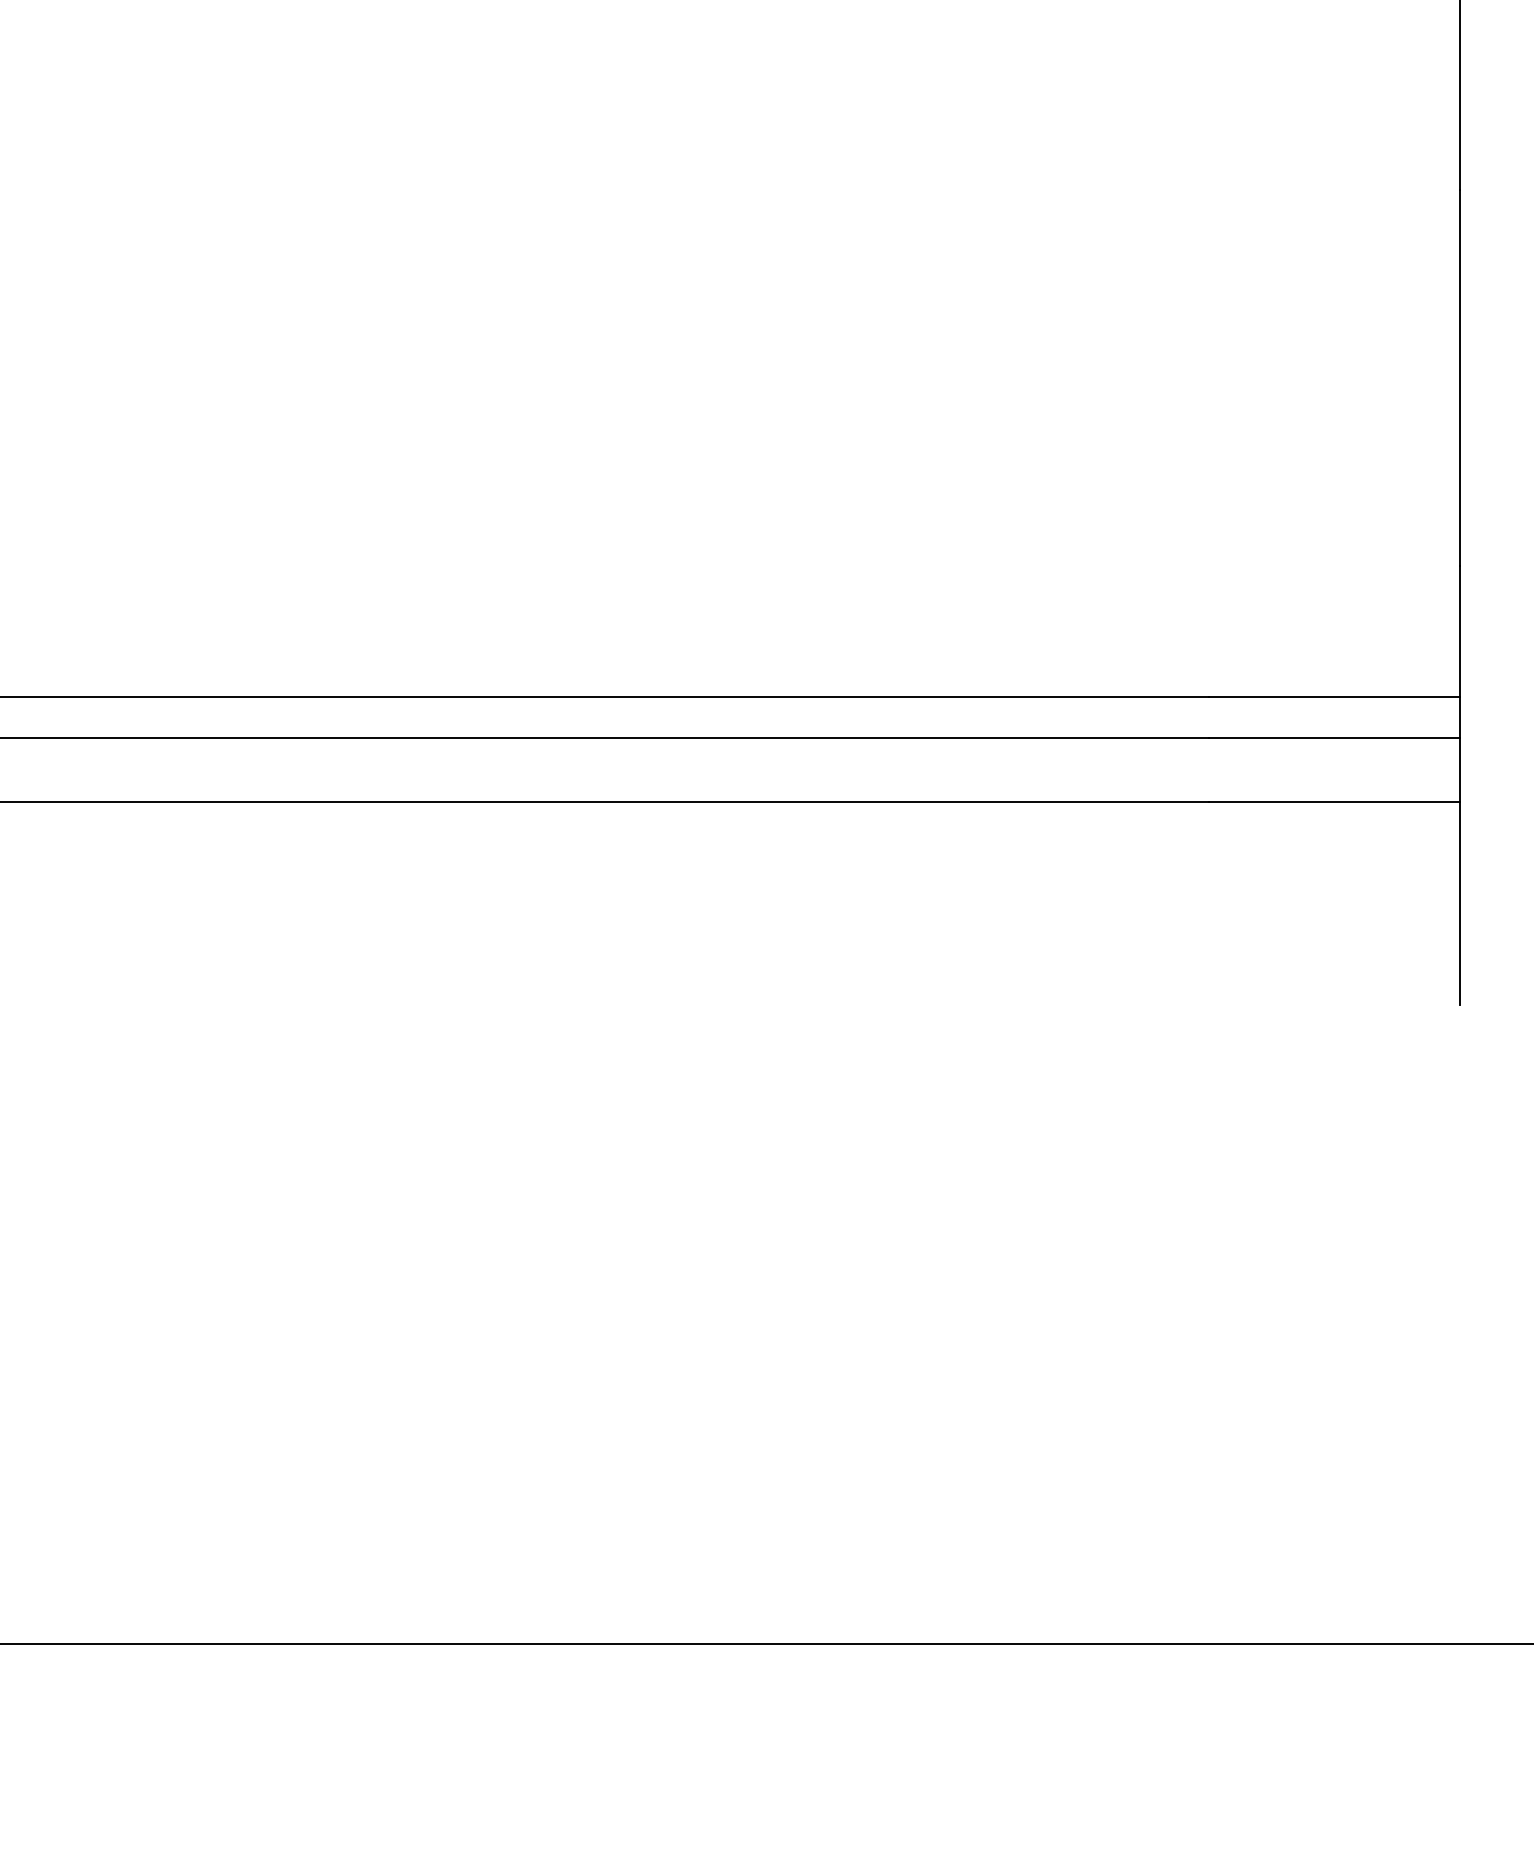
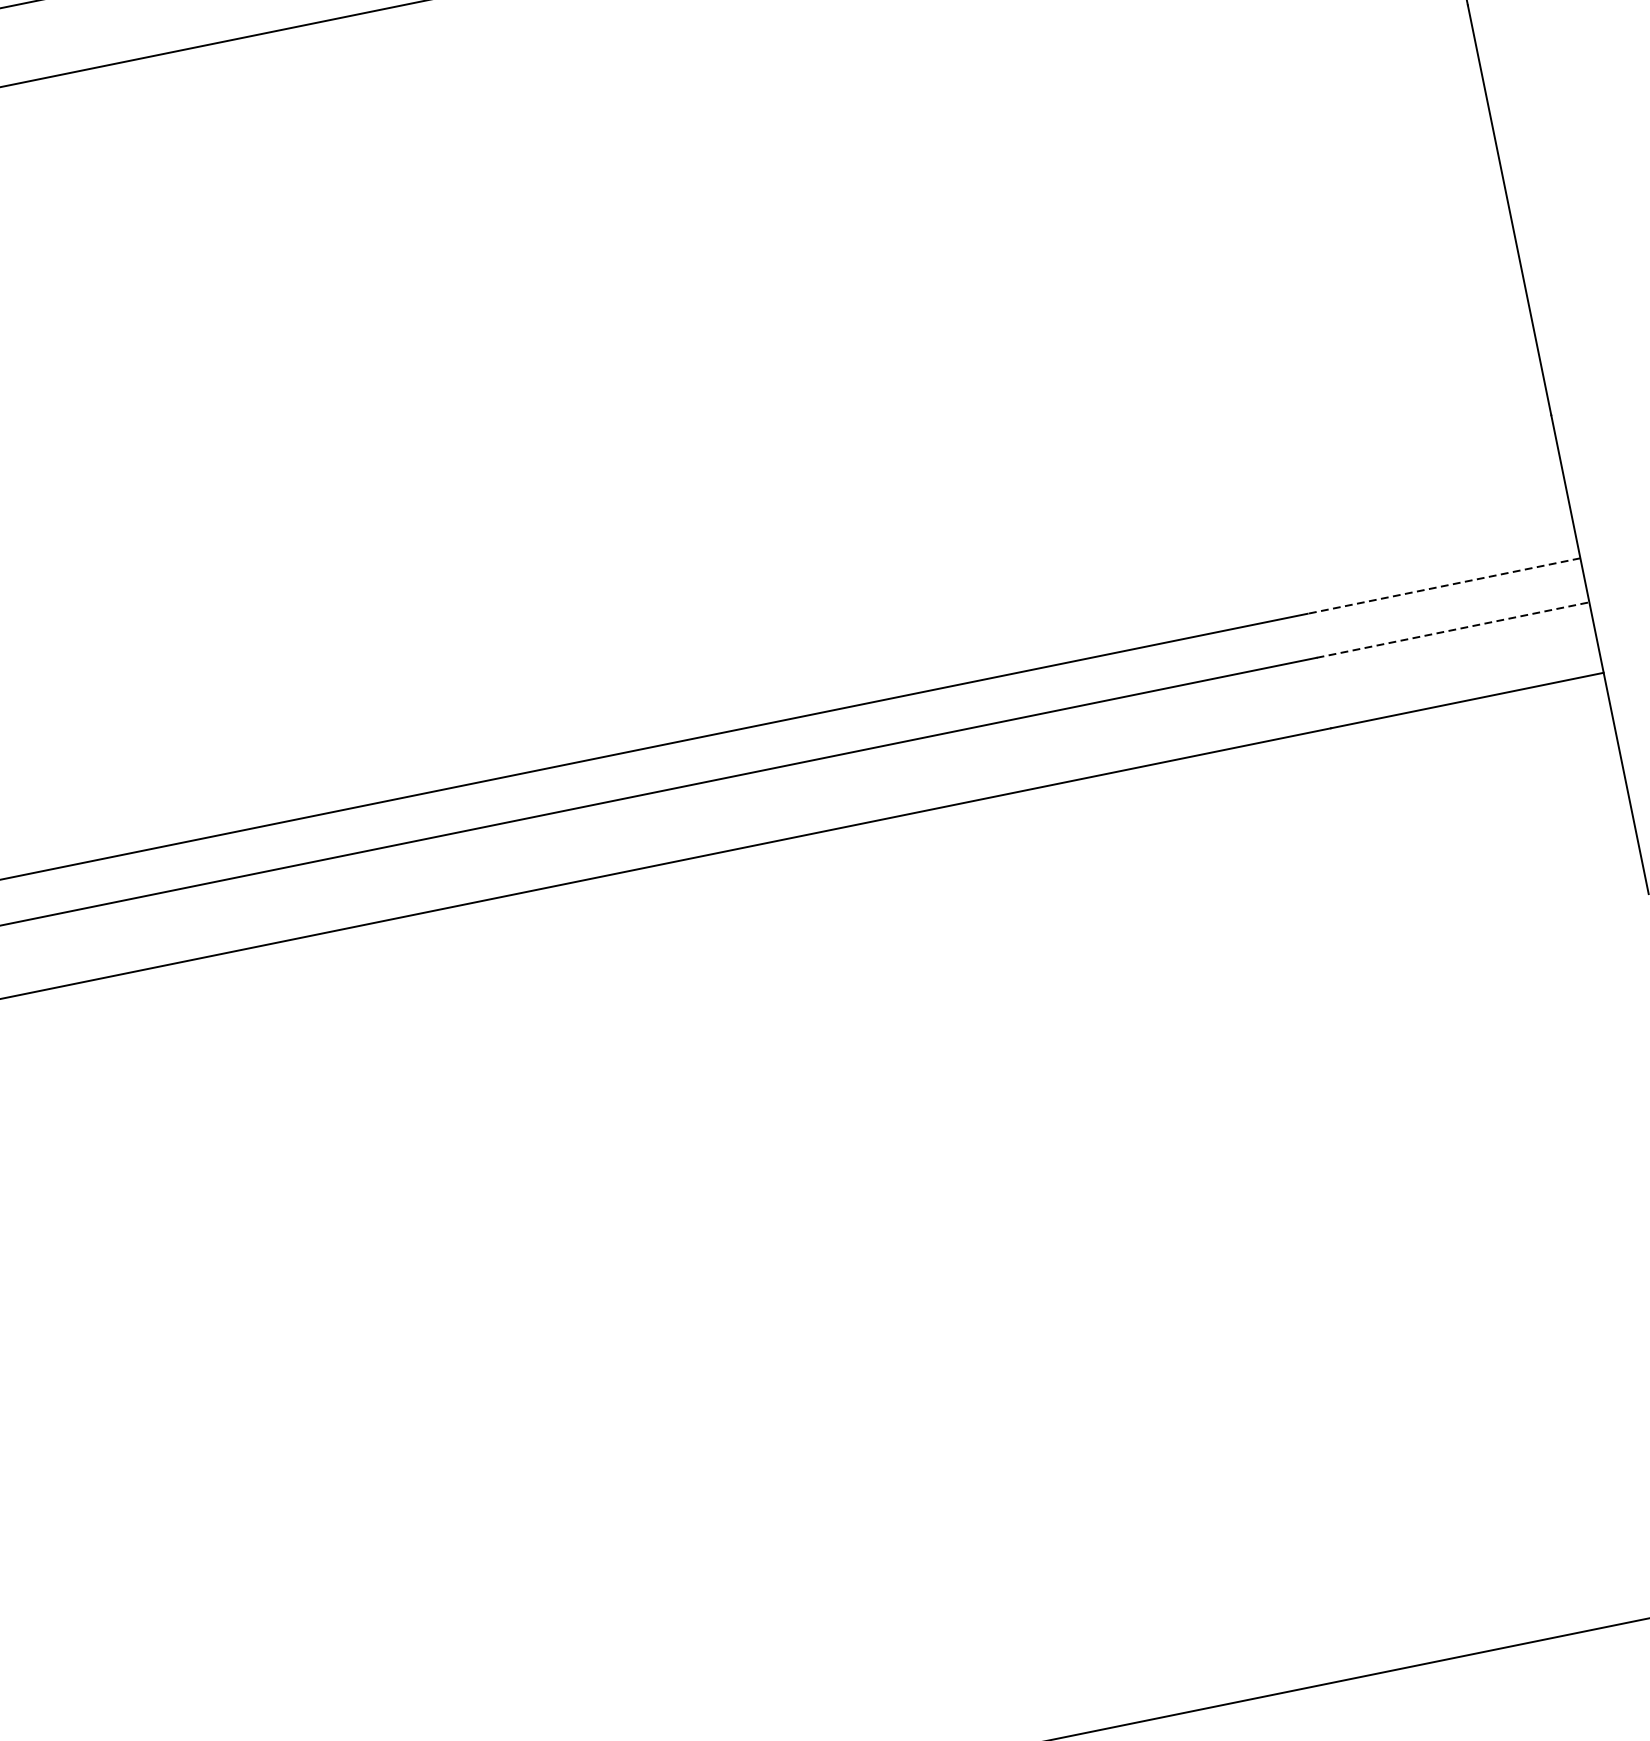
line: (1333, 697) -> (1443, 586), solid -> dashed
line: (1334, 737) -> (1453, 629), solid -> dashed

